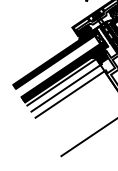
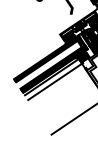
line: (70, 94) -> (58, 86), removed

